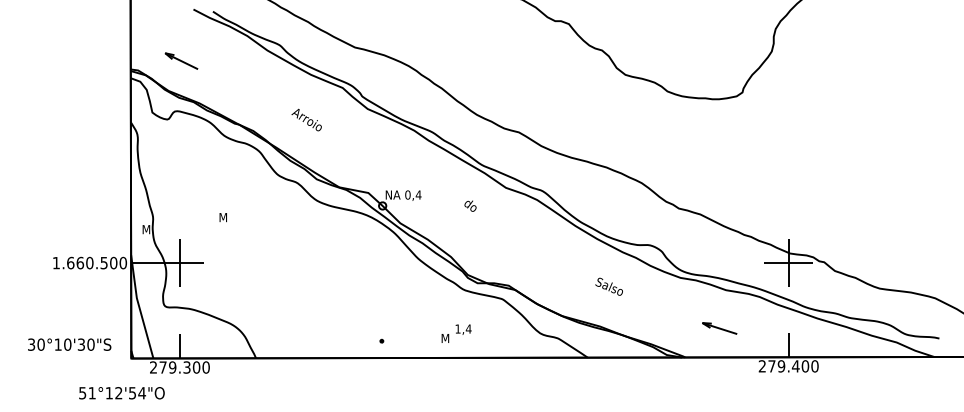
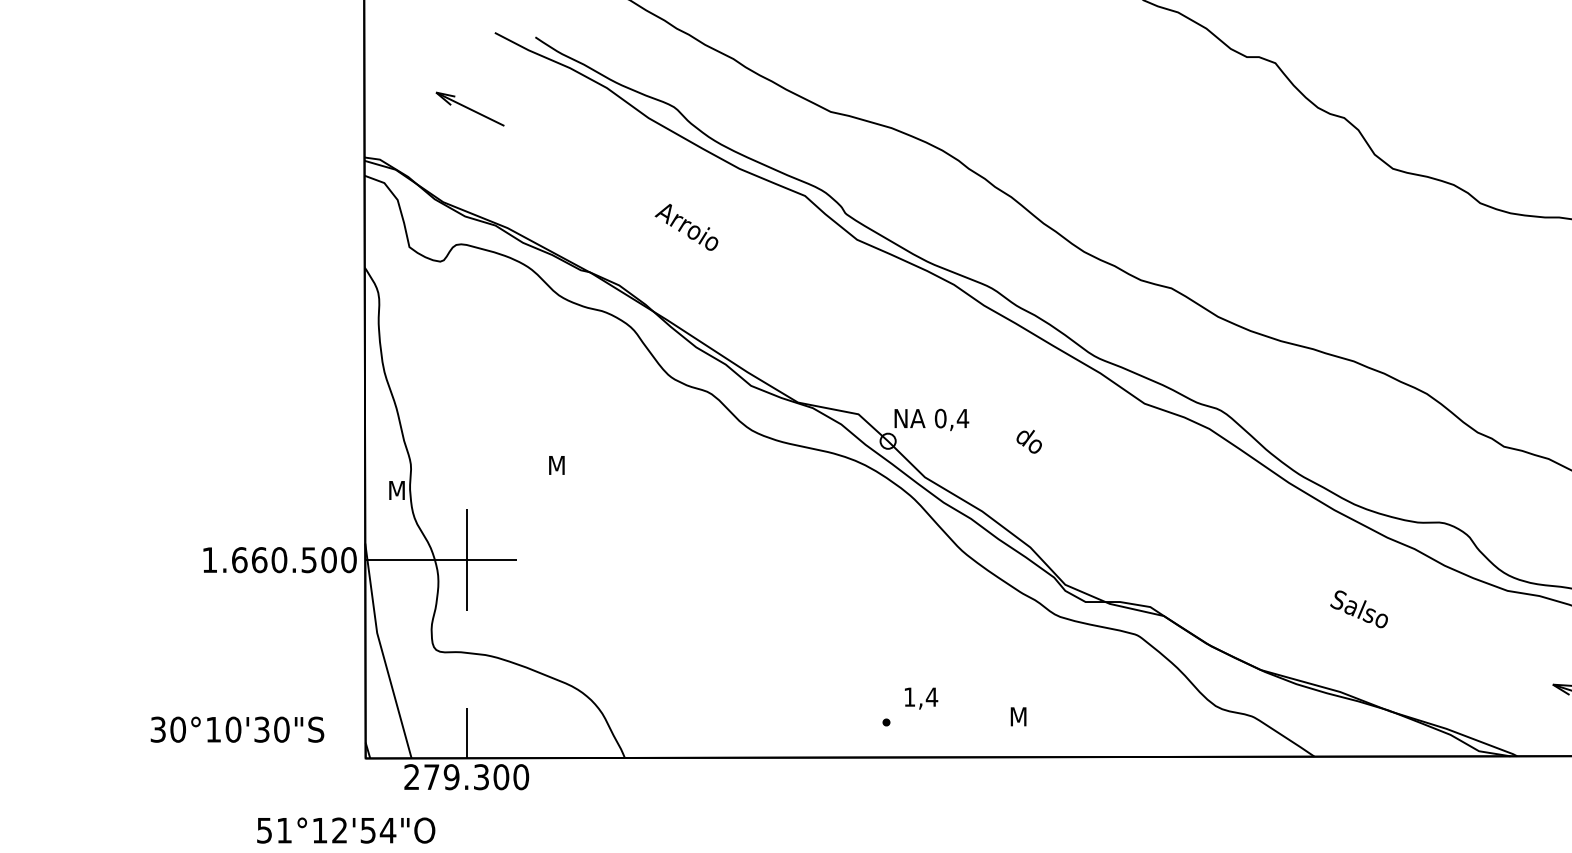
part: (181, 60) -> (469, 107), moved
text: (306, 119) -> (686, 226), moved
text: (470, 205) -> (1029, 440), moved
text: (463, 329) -> (921, 698), moved

